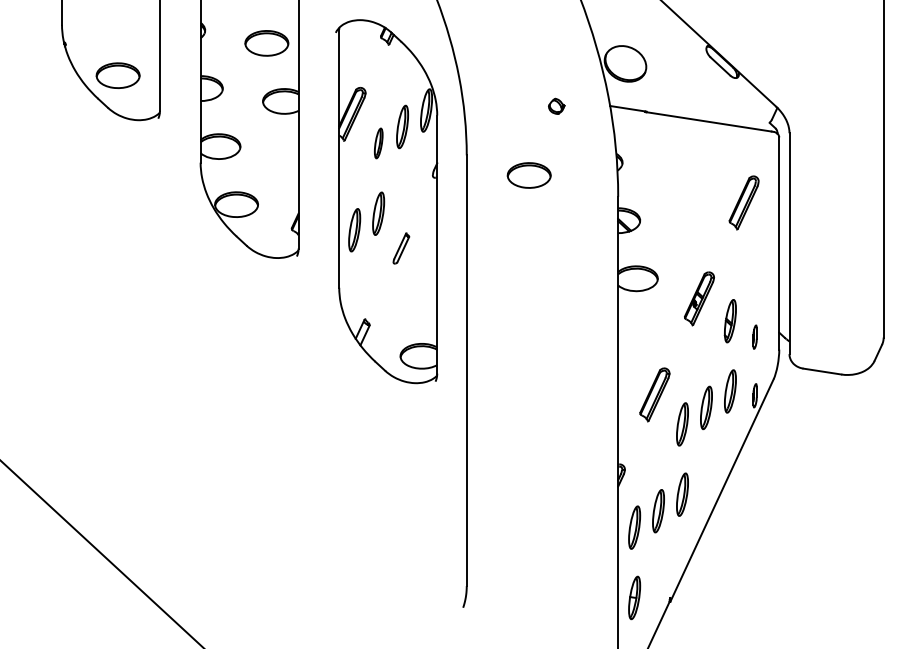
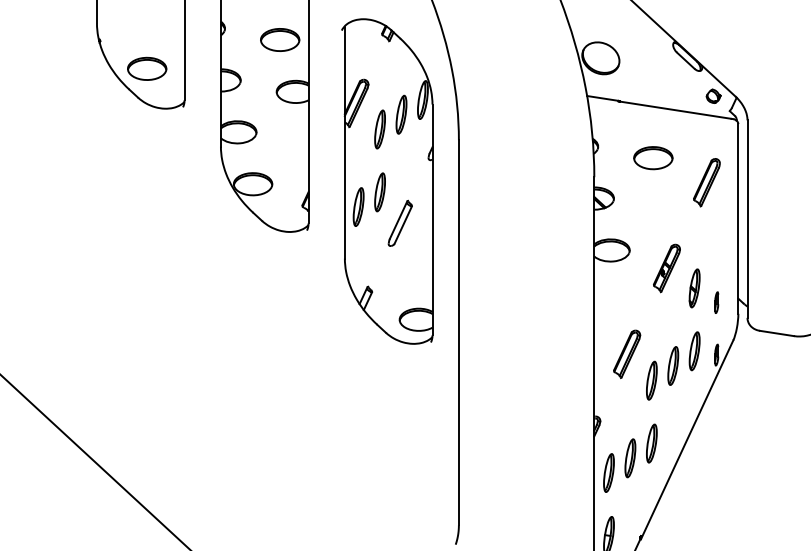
part: (556, 105) -> (713, 95), moved
part: (378, 143) -> (379, 129), size x1.43
part: (528, 175) -> (652, 158), moved
part: (401, 248) -> (400, 223), size x1.67

